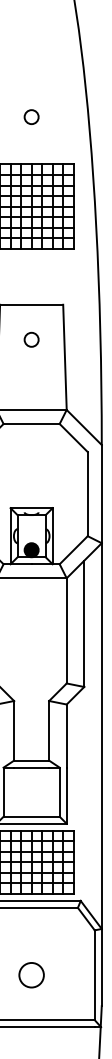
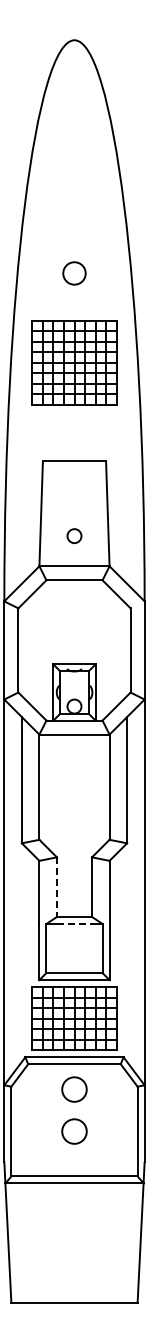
circle: (31, 117) -> (74, 273), size x1.6
circle: (31, 339) -> (74, 535), moved
fill: (31, 550) -> (74, 706), removed
line: (13, 731) -> (56, 887), solid -> dashed
line: (31, 767) -> (74, 923), solid -> dashed
circle: (31, 933) -> (74, 1089), added

